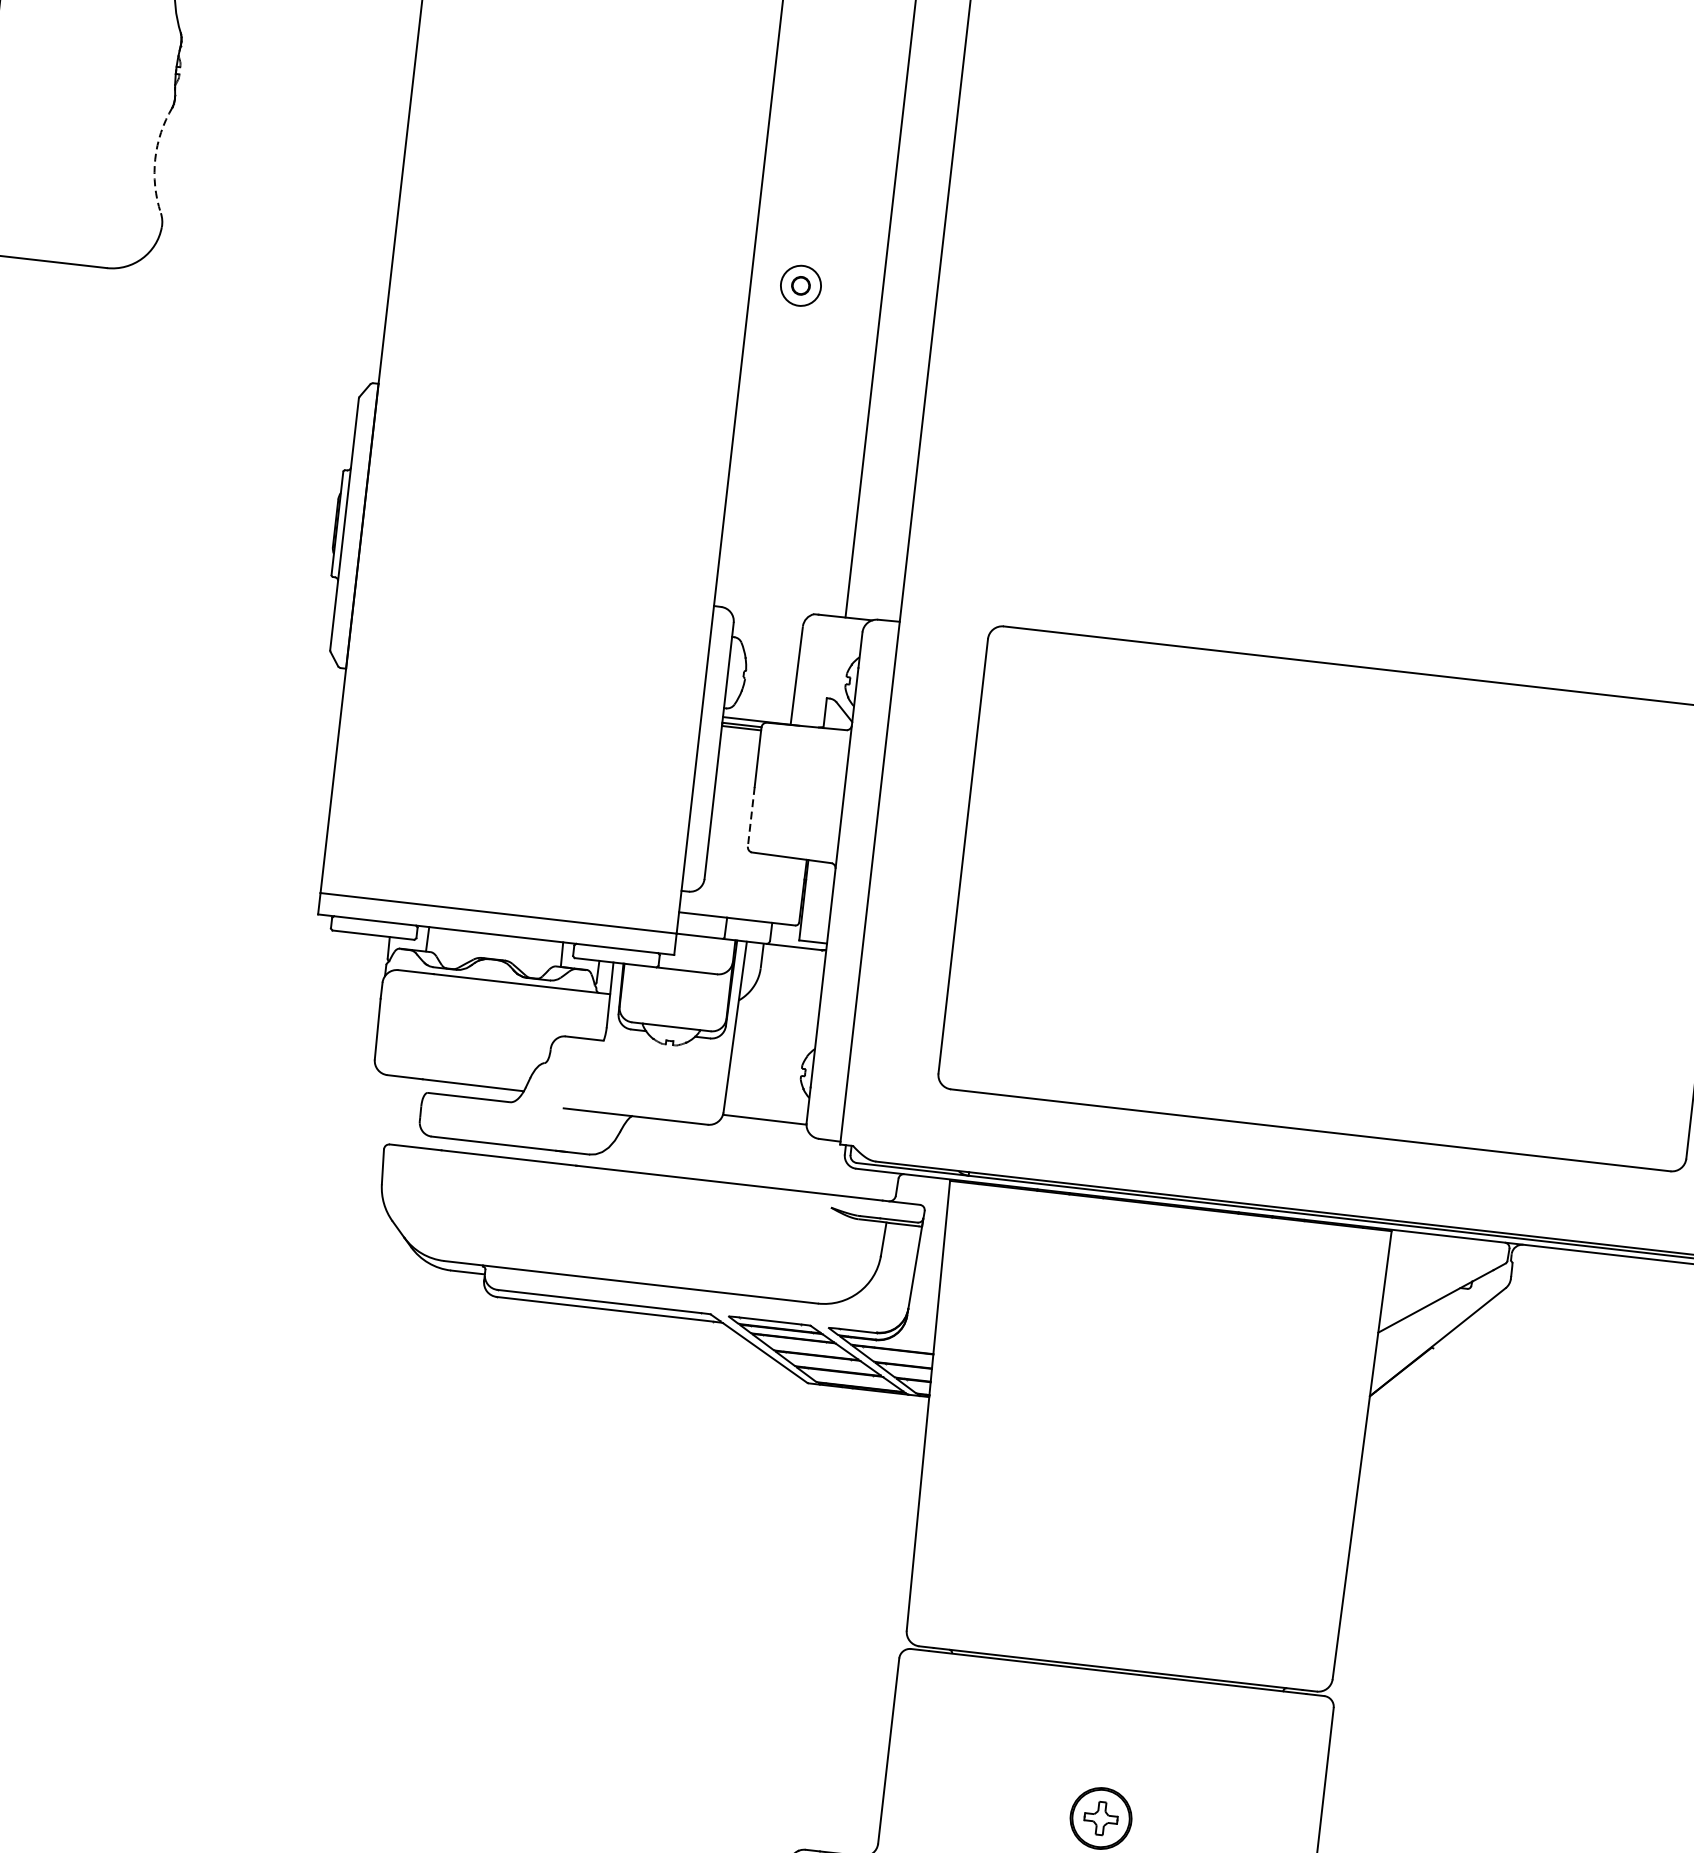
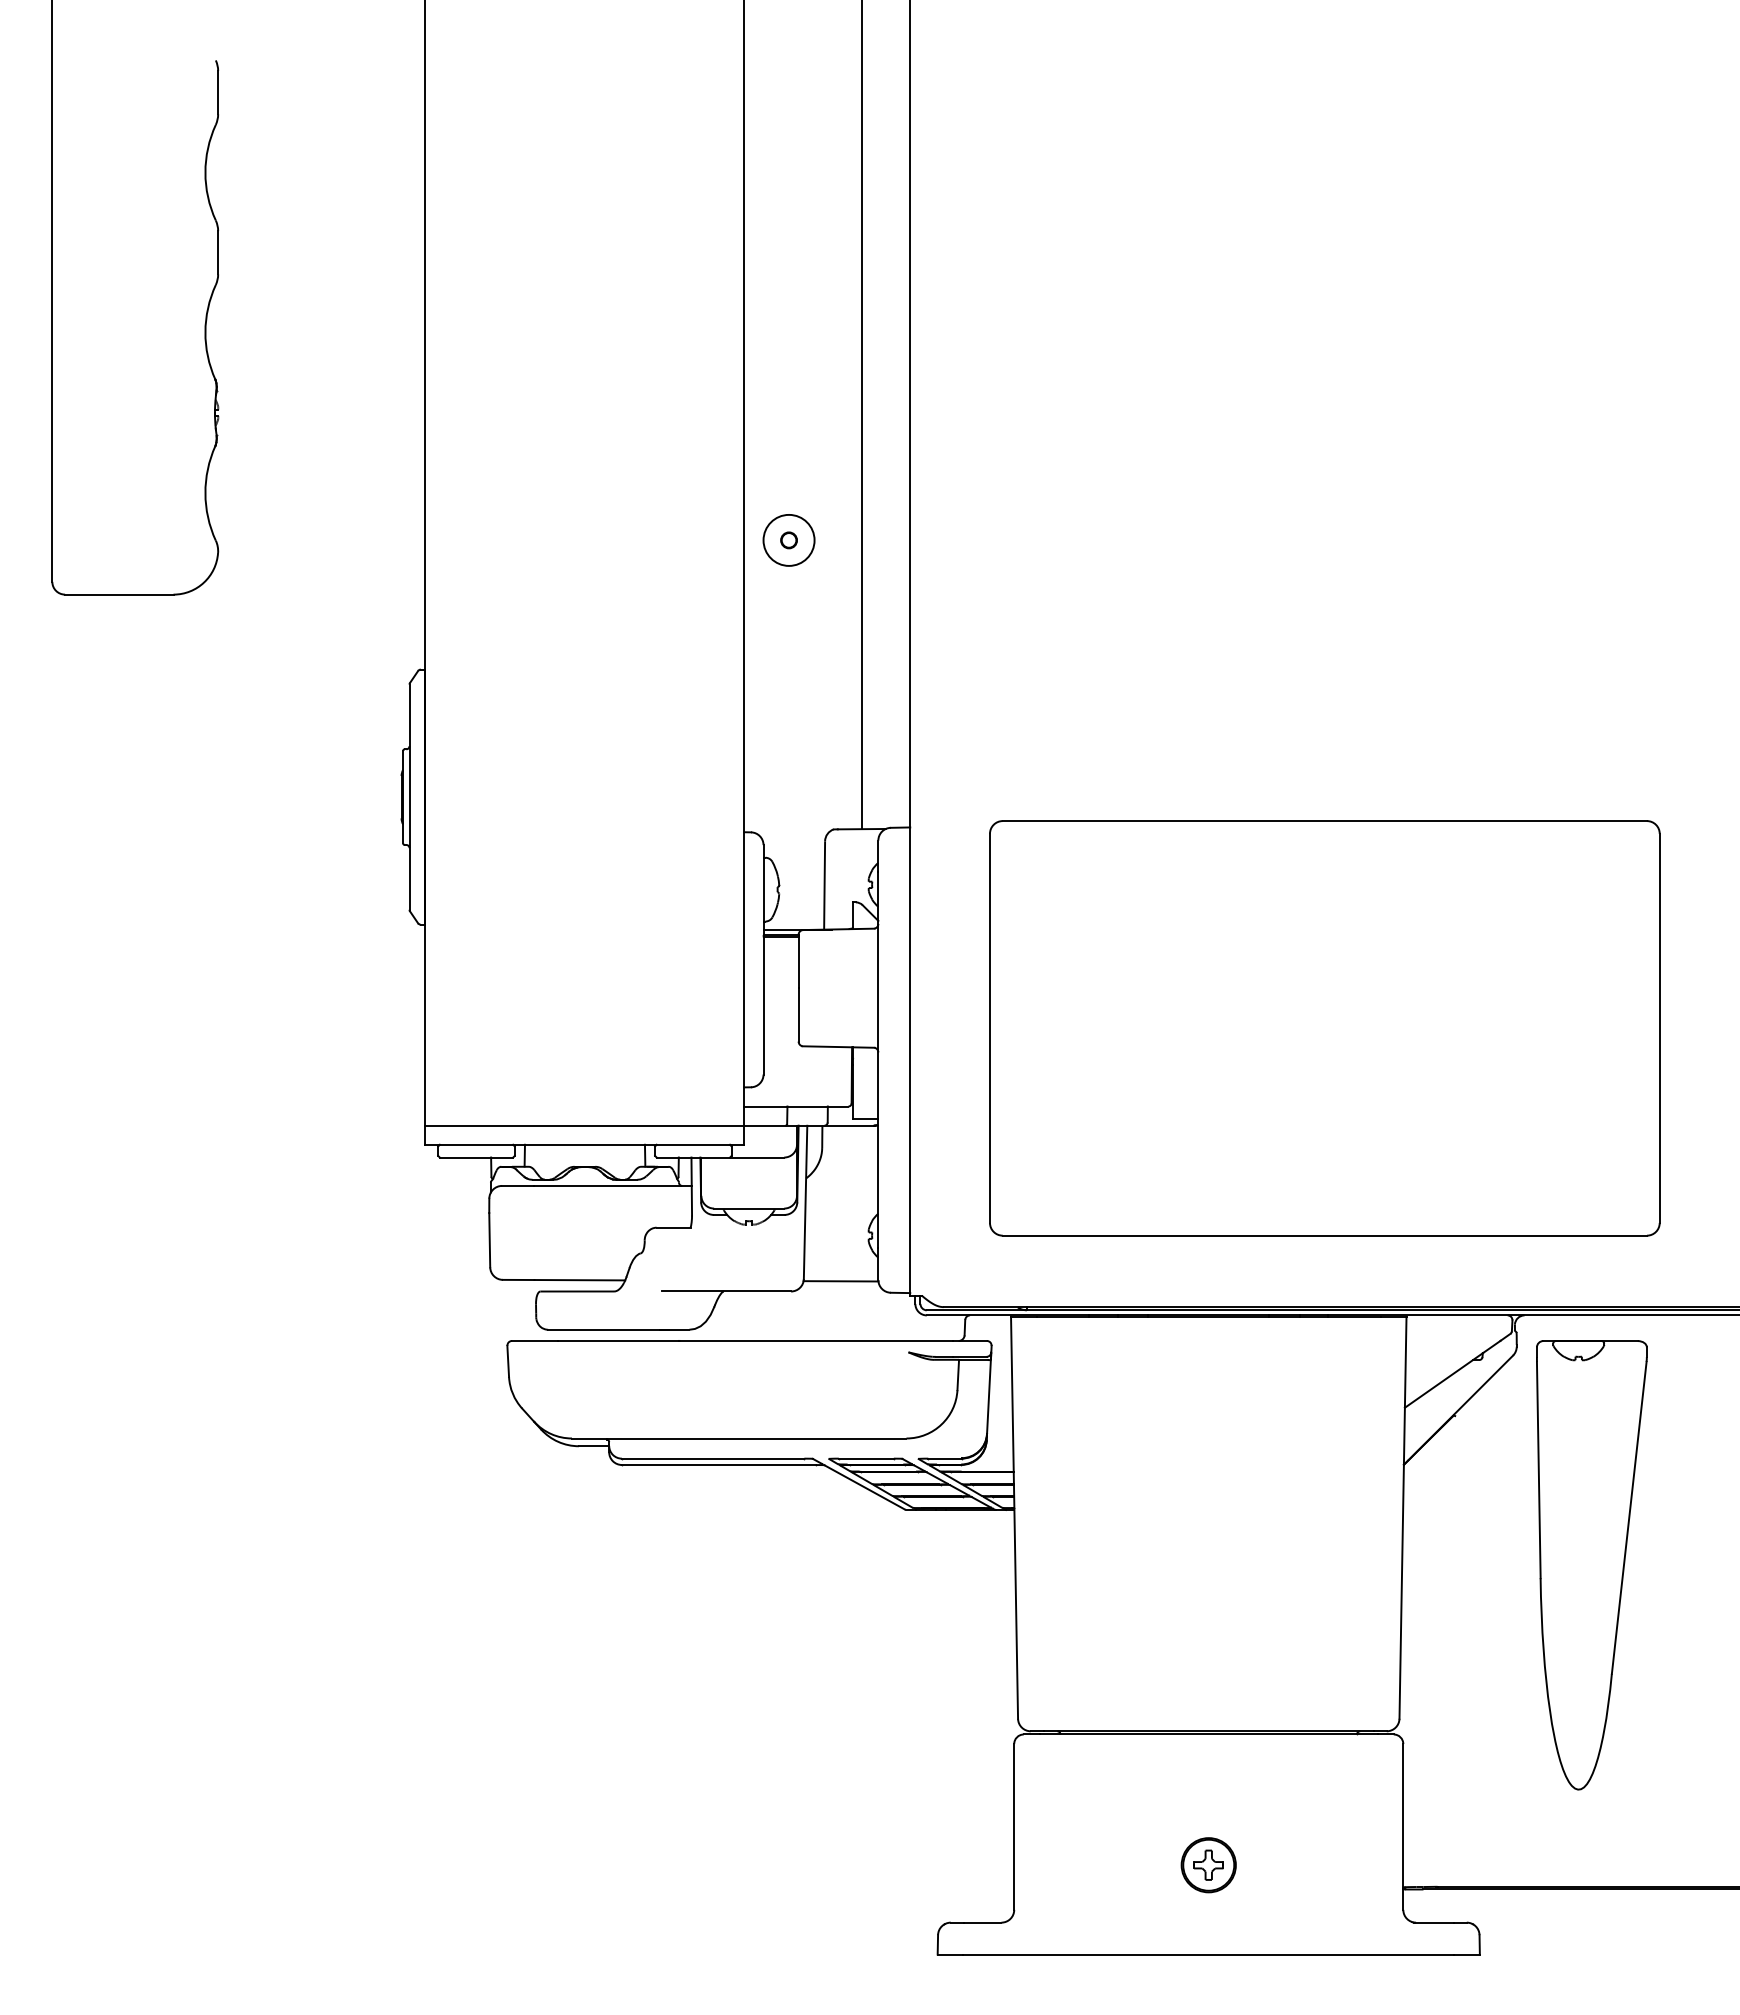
arc: (155, 159) -> (205, 493), dashed -> solid
circle: (800, 284) -> (788, 539), size x1.43
line: (751, 816) -> (798, 1014), dashed -> solid
part: (1566, 1532) -> (1591, 1565), added

